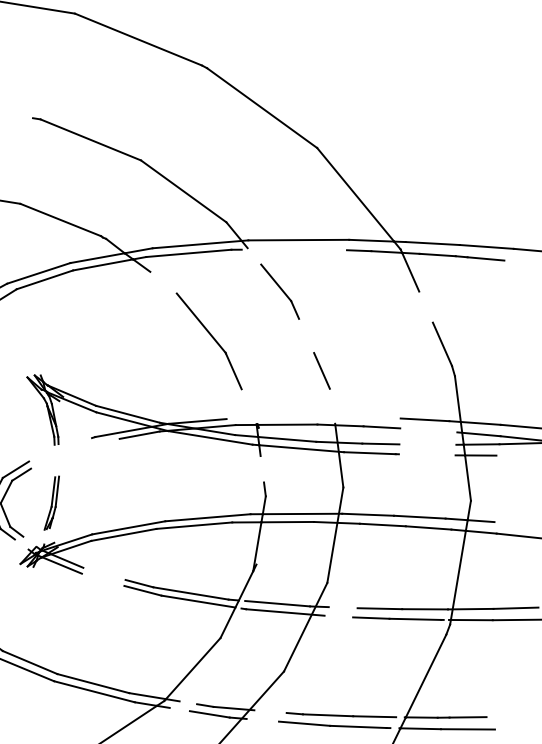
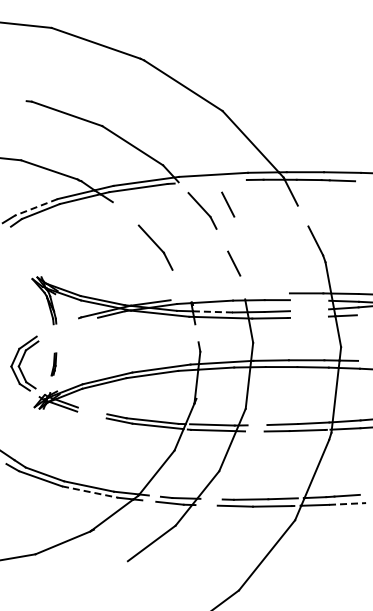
line: (38, 273) -> (36, 207), solid -> dashed
line: (318, 284) -> (228, 204), added
part: (208, 341) -> (155, 247), size x0.7
line: (288, 438) -> (213, 311), solid -> dashed
part: (51, 503) -> (53, 364), size x0.6
line: (94, 692) -> (90, 492), solid -> dashed
line: (467, 728) -> (347, 503), solid -> dashed

